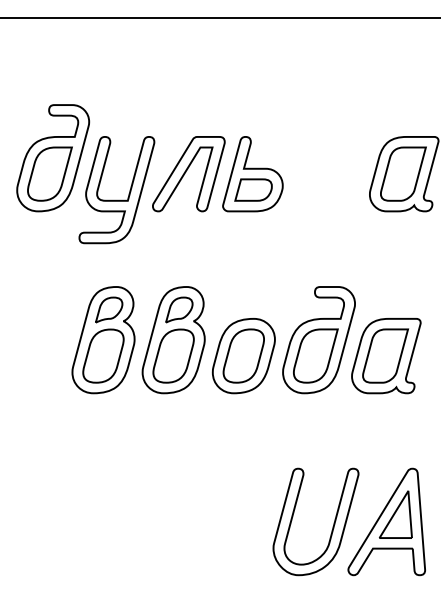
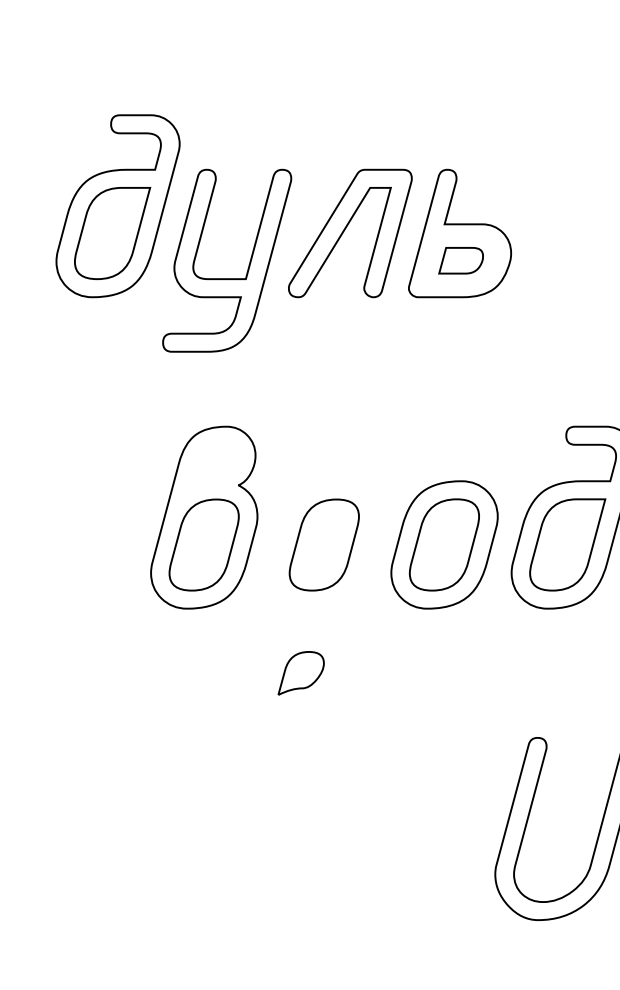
part: (253, 189) -> (461, 259), size x0.7
part: (109, 309) -> (301, 672), moved
part: (173, 340) -> (324, 518), removed

